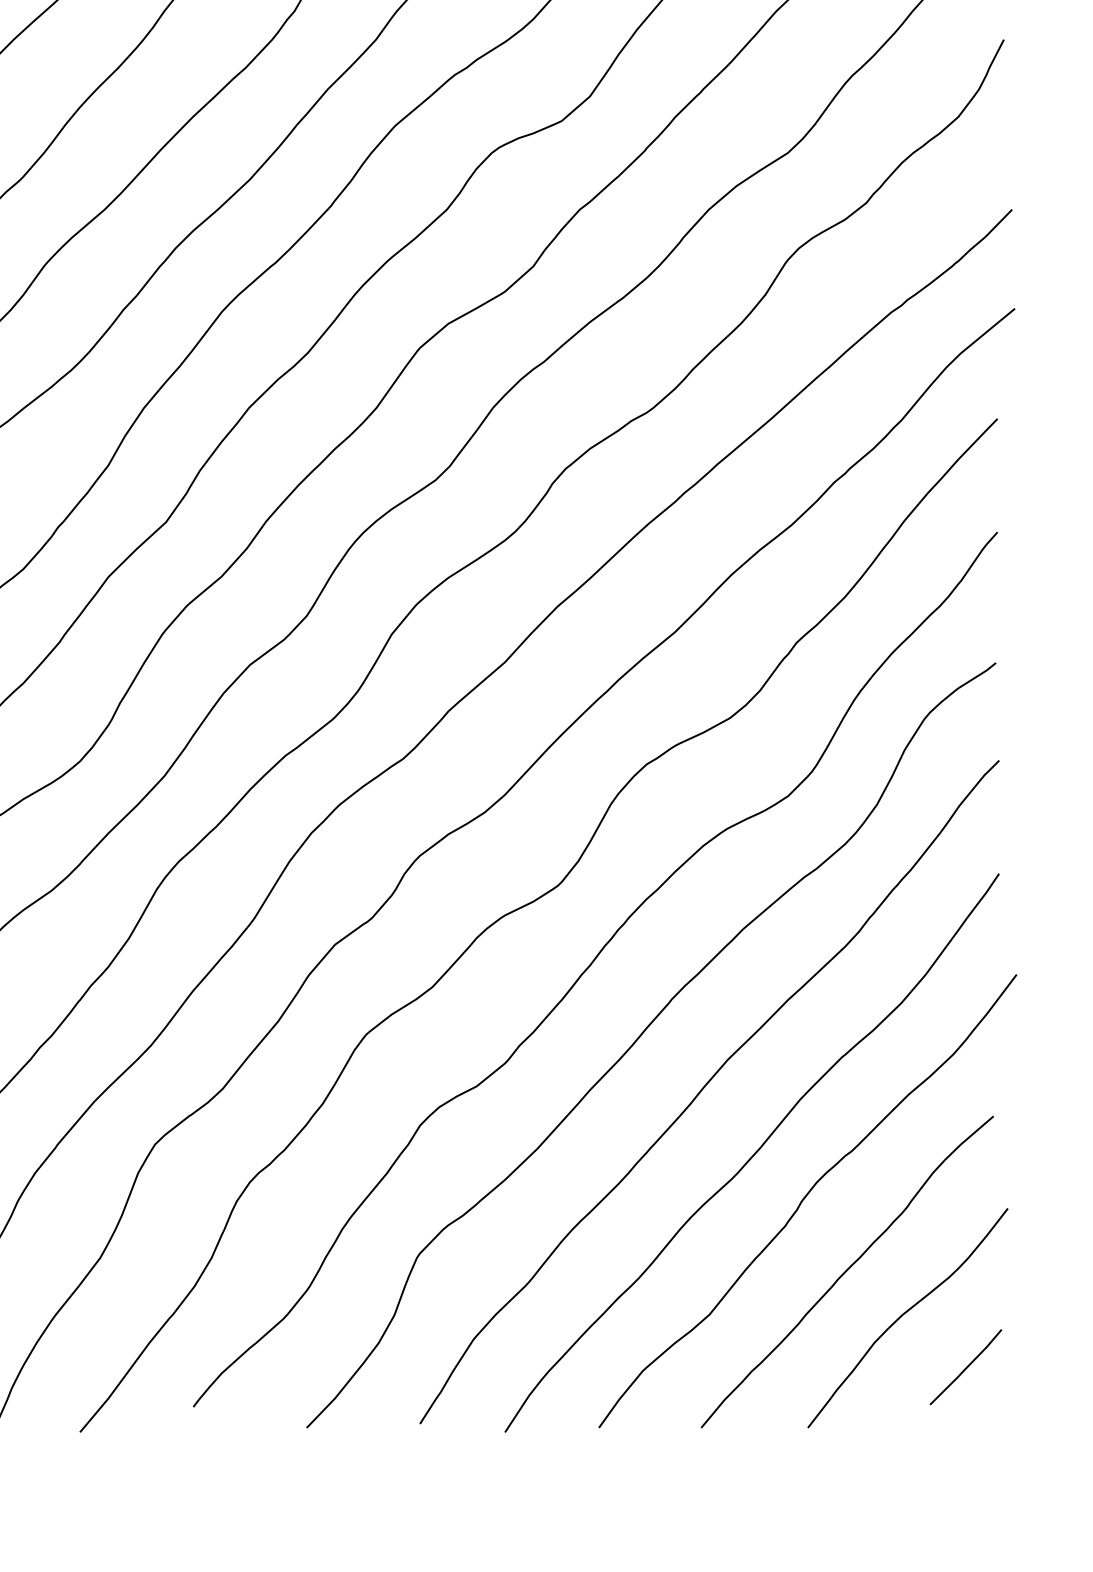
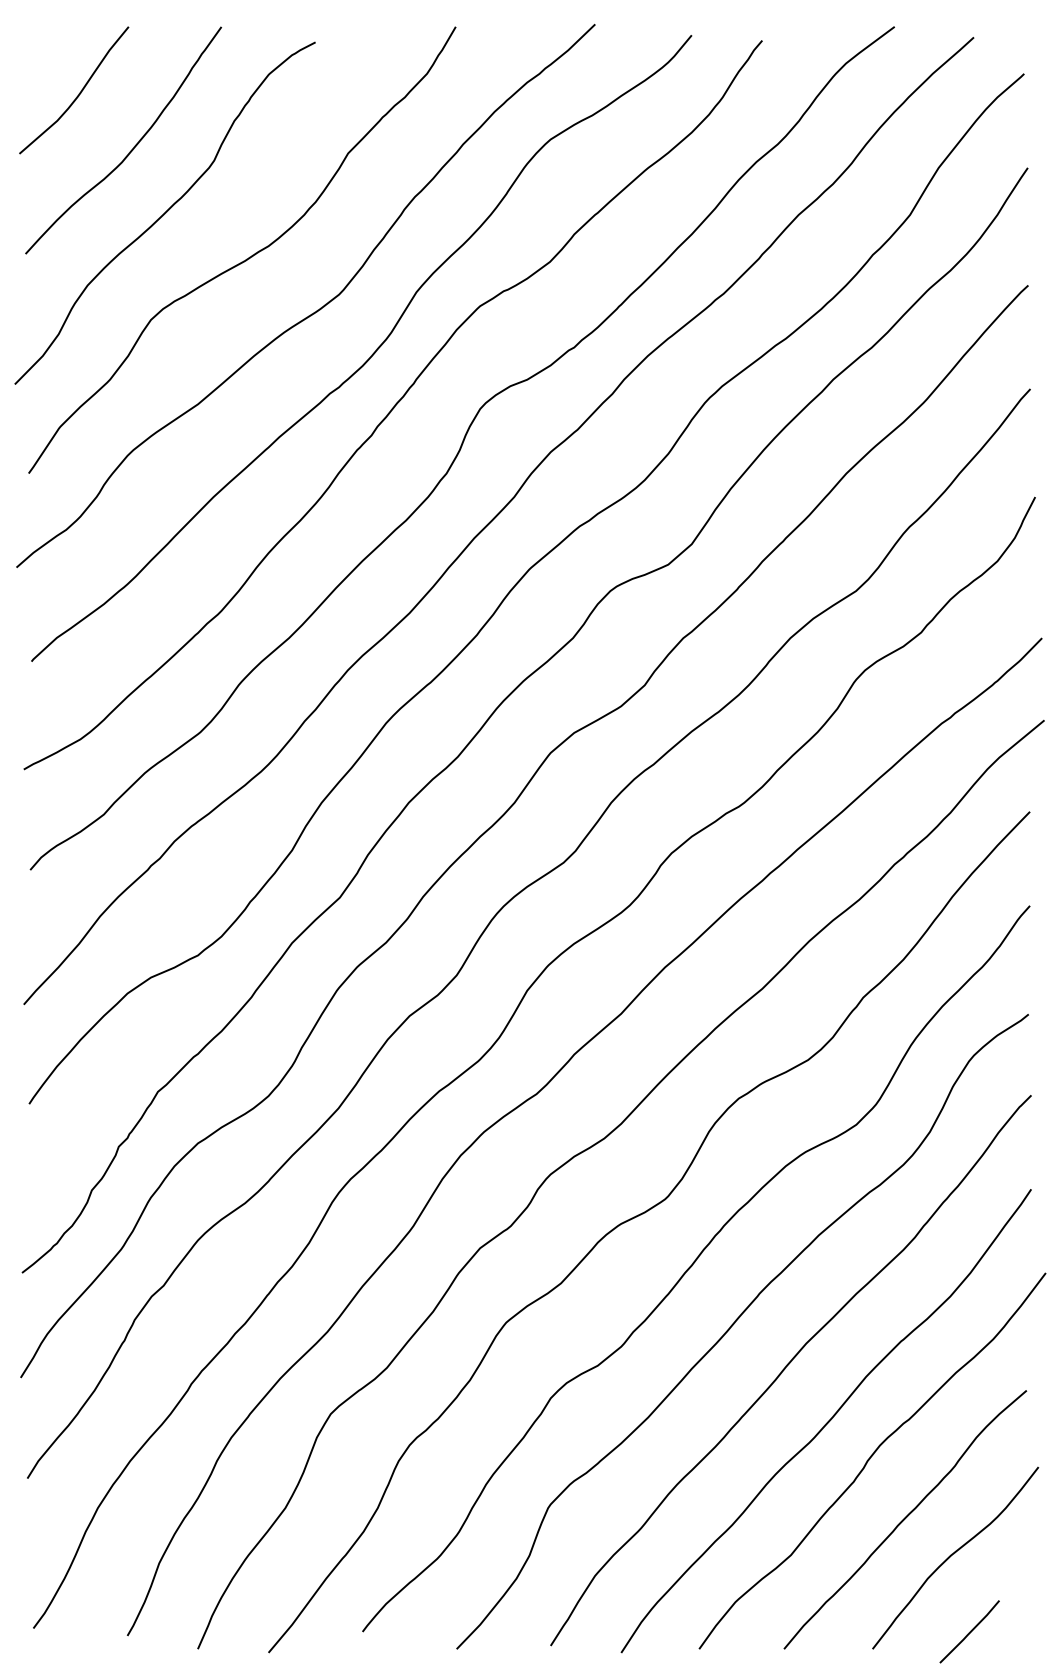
line: (965, 1366) -> (969, 1631), moved

